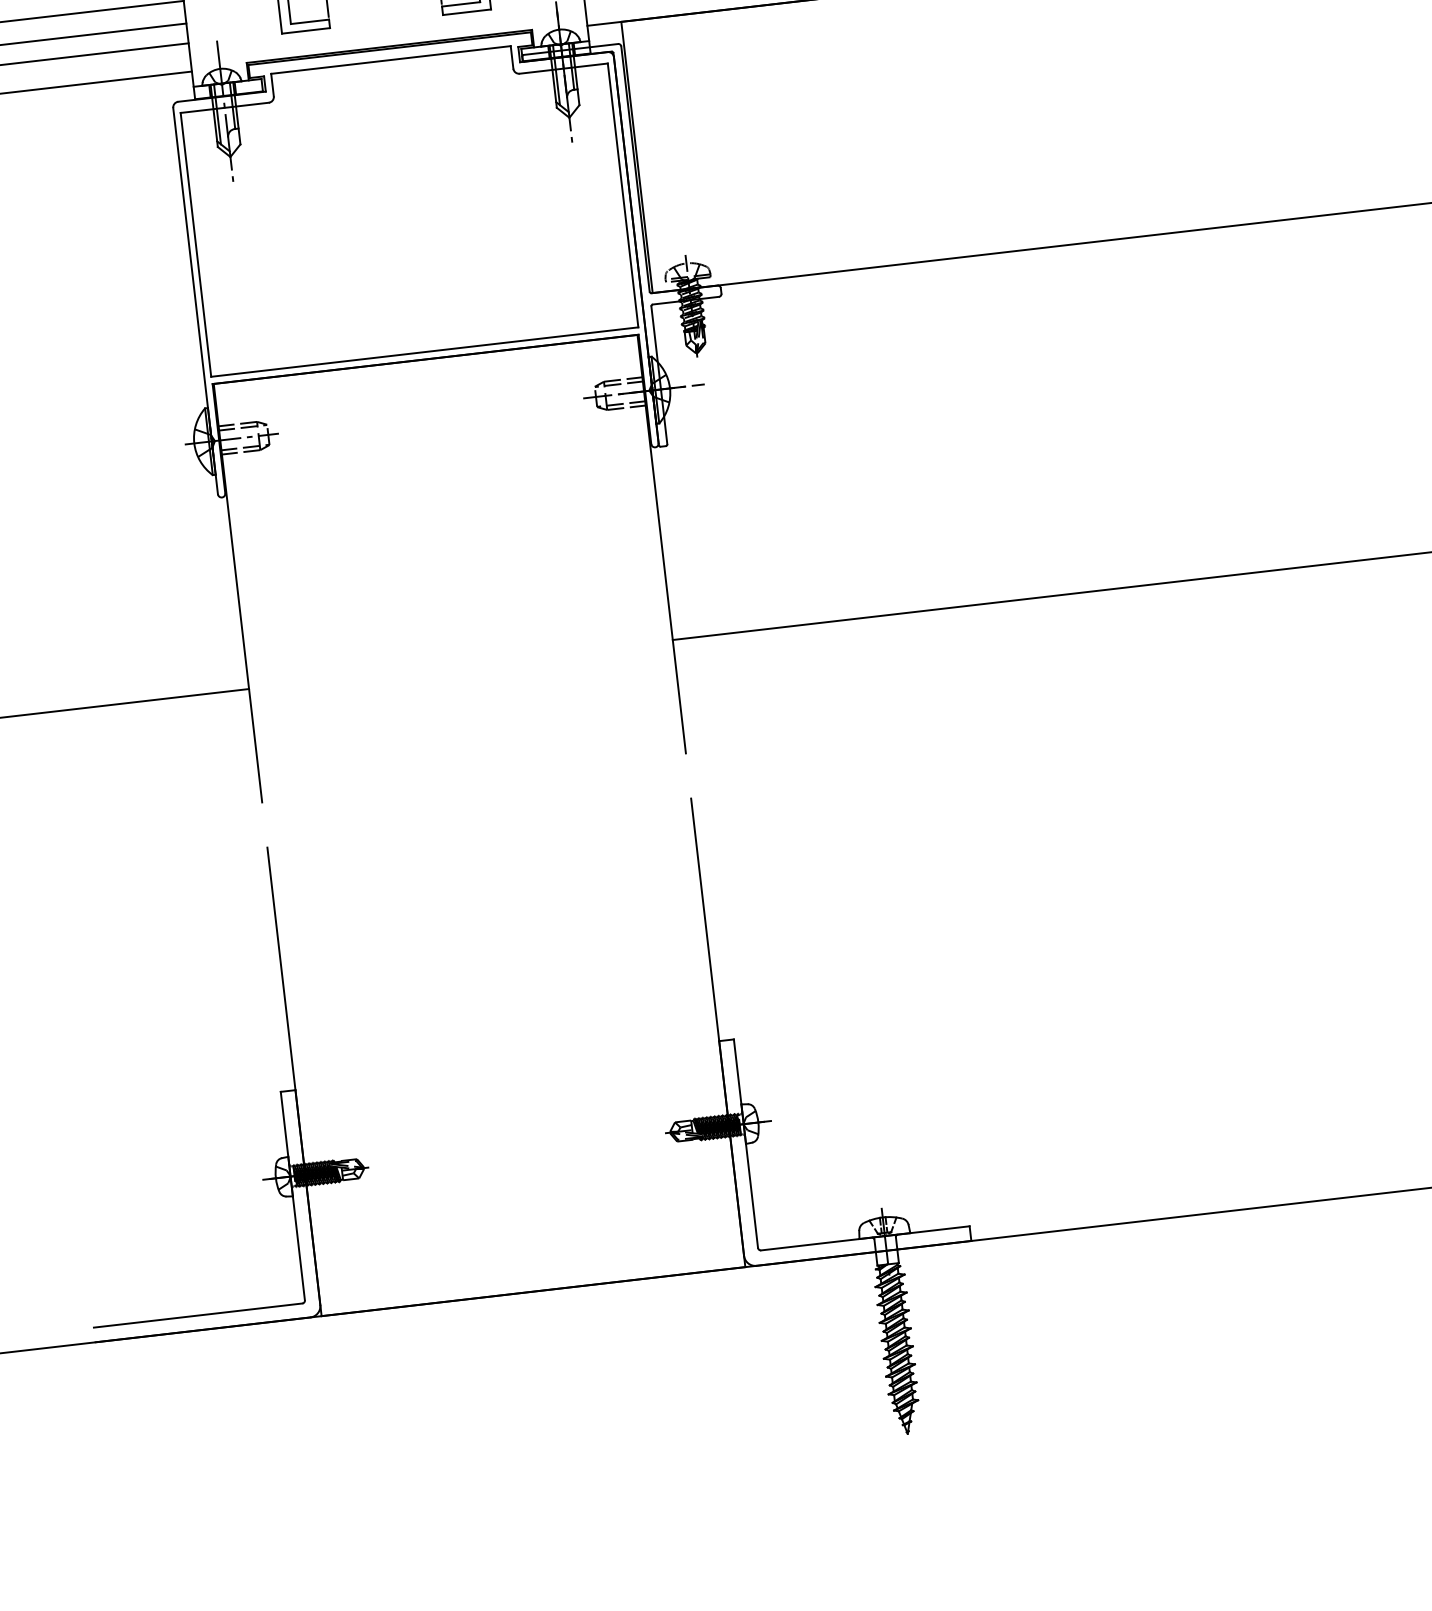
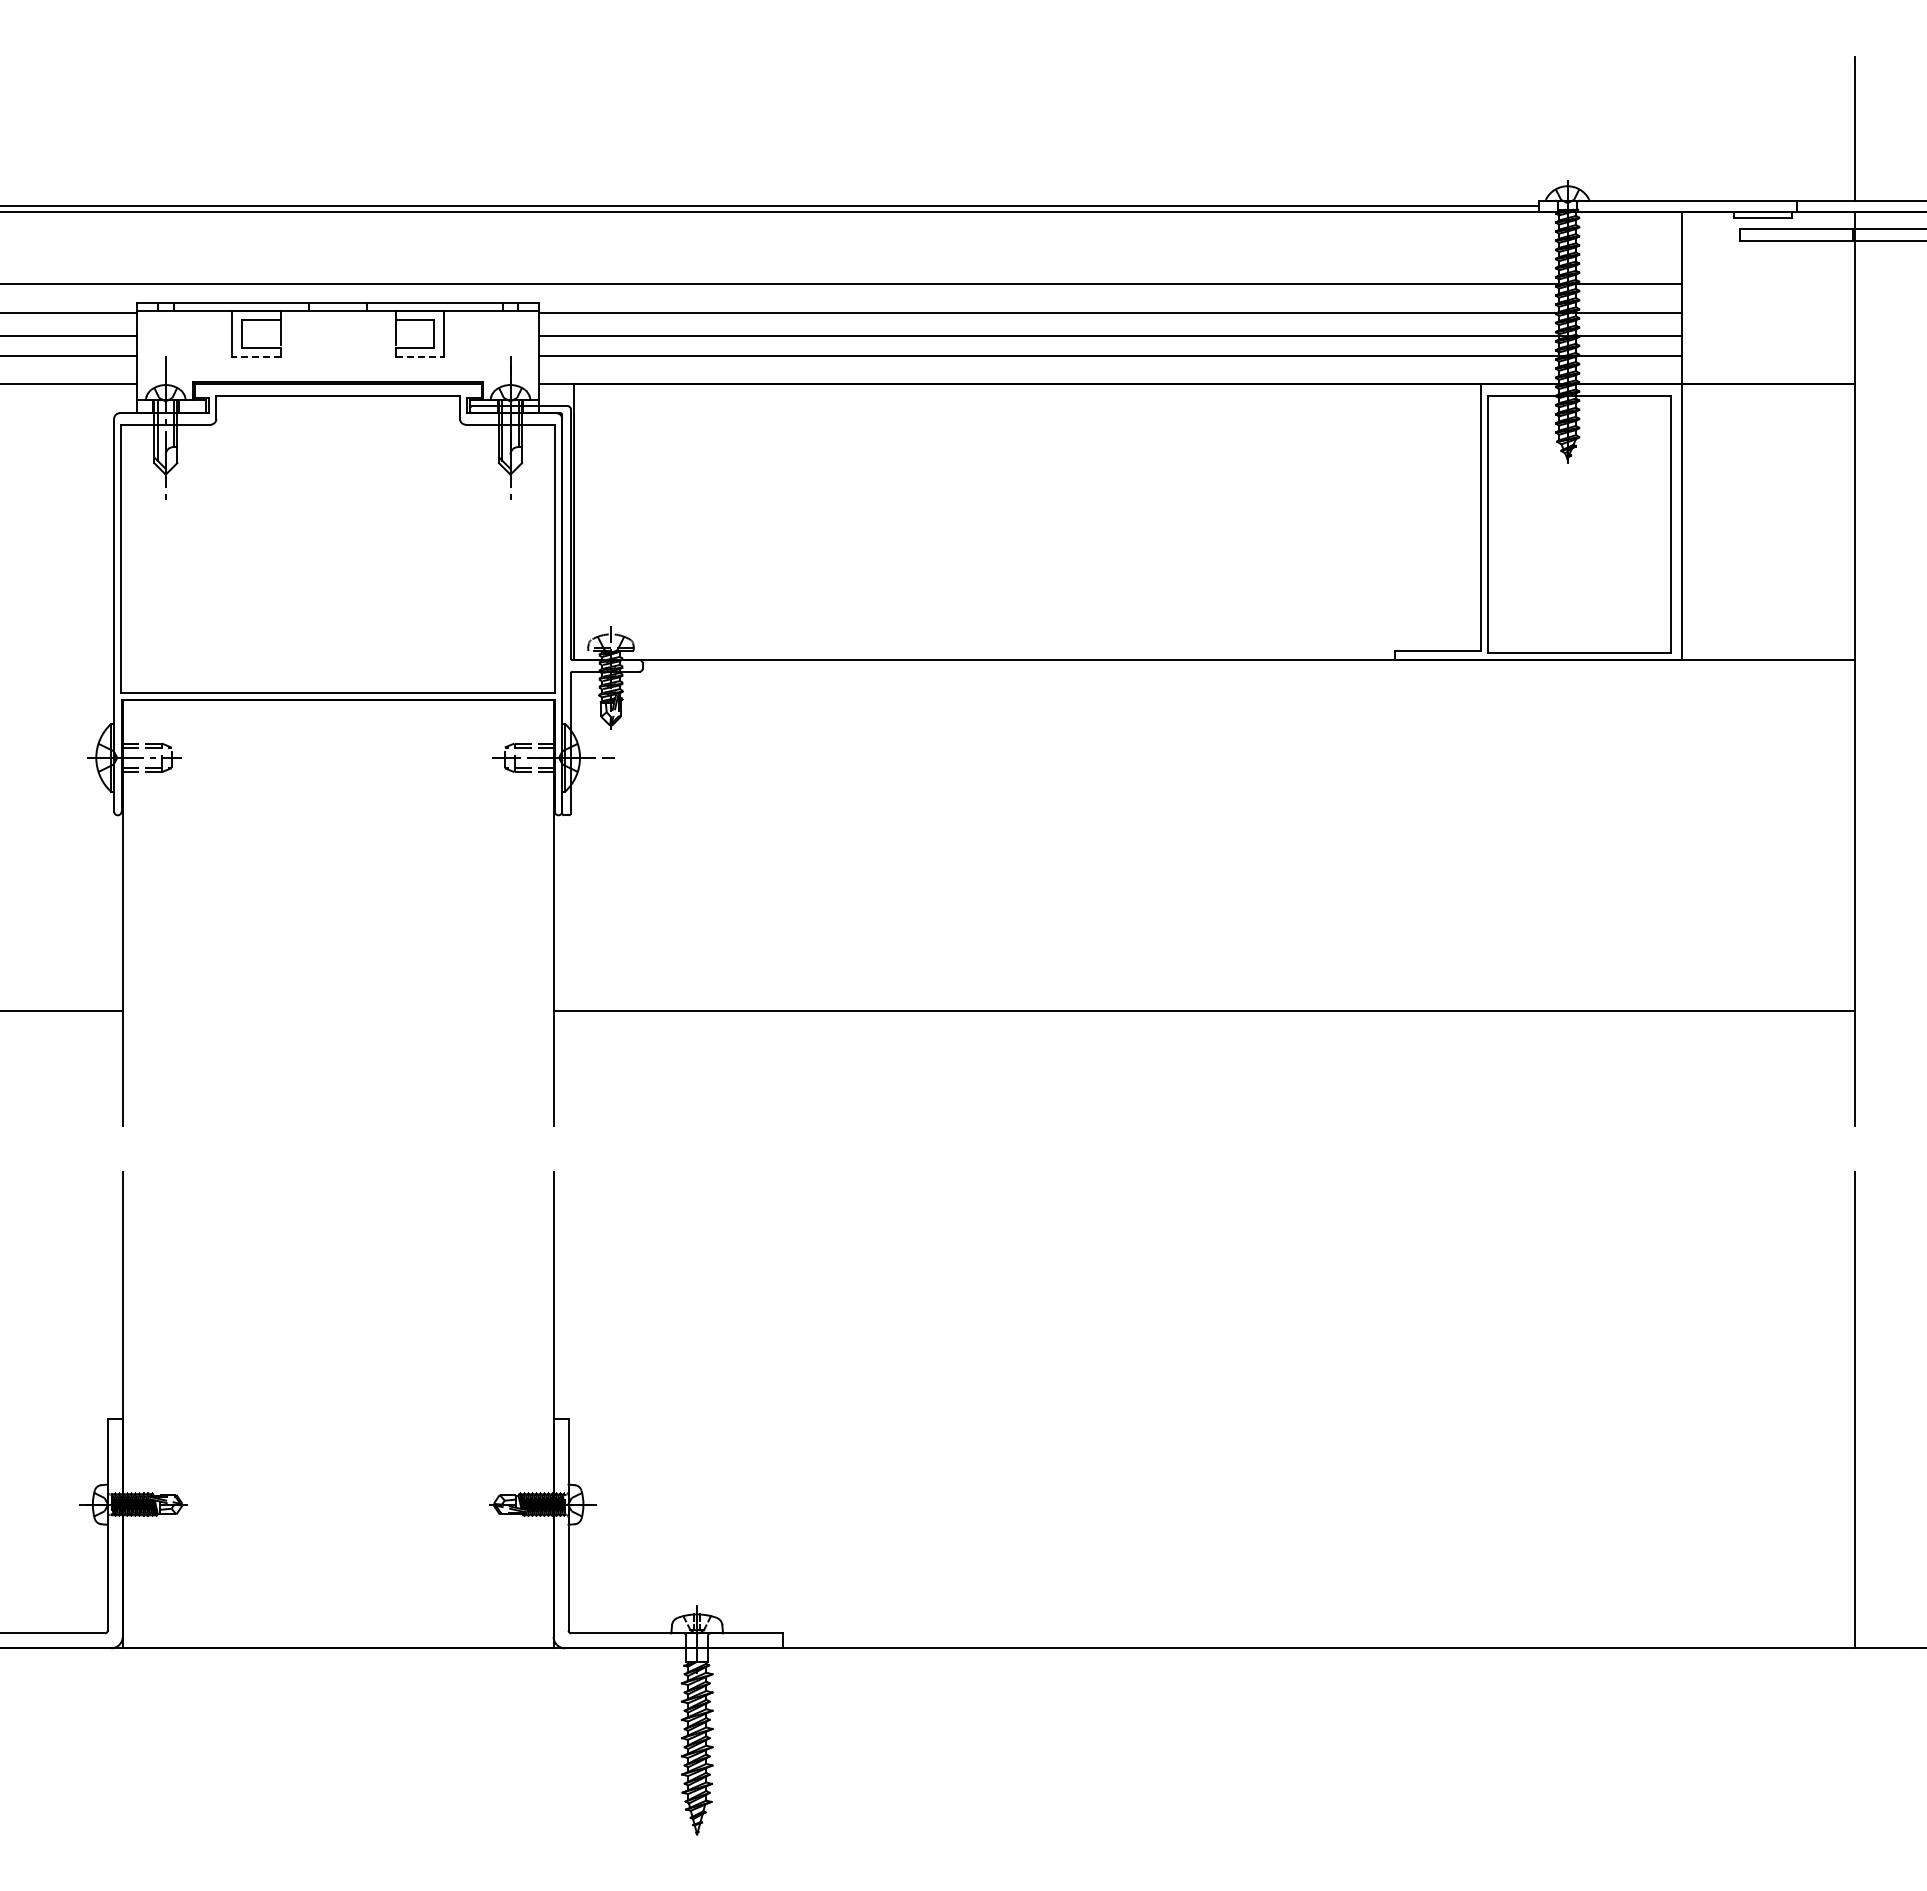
line: (467, 11) -> (420, 356), solid -> dashed
line: (305, 30) -> (255, 356), solid -> dashed

